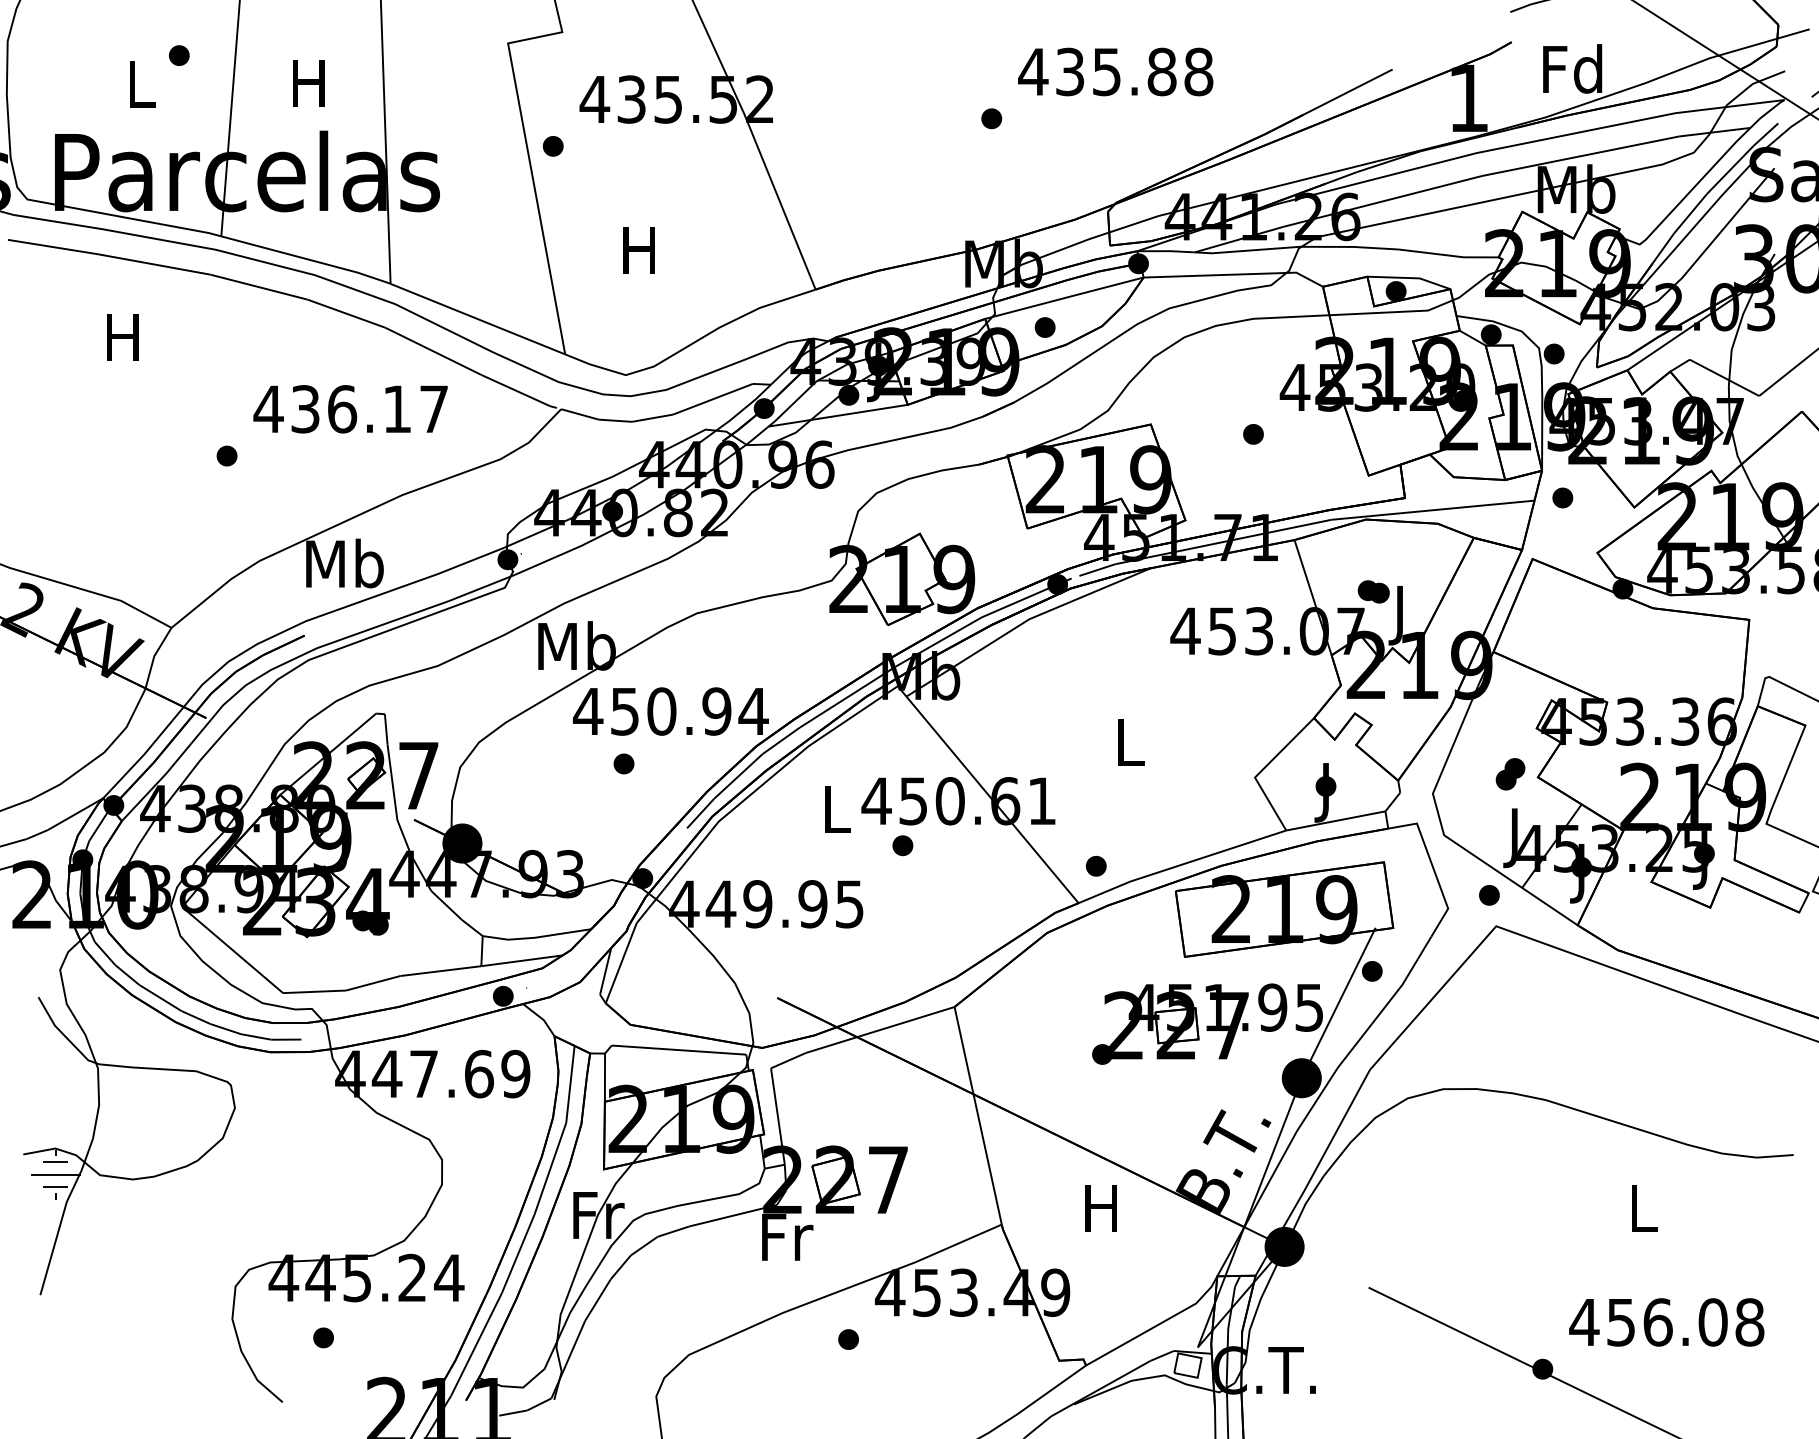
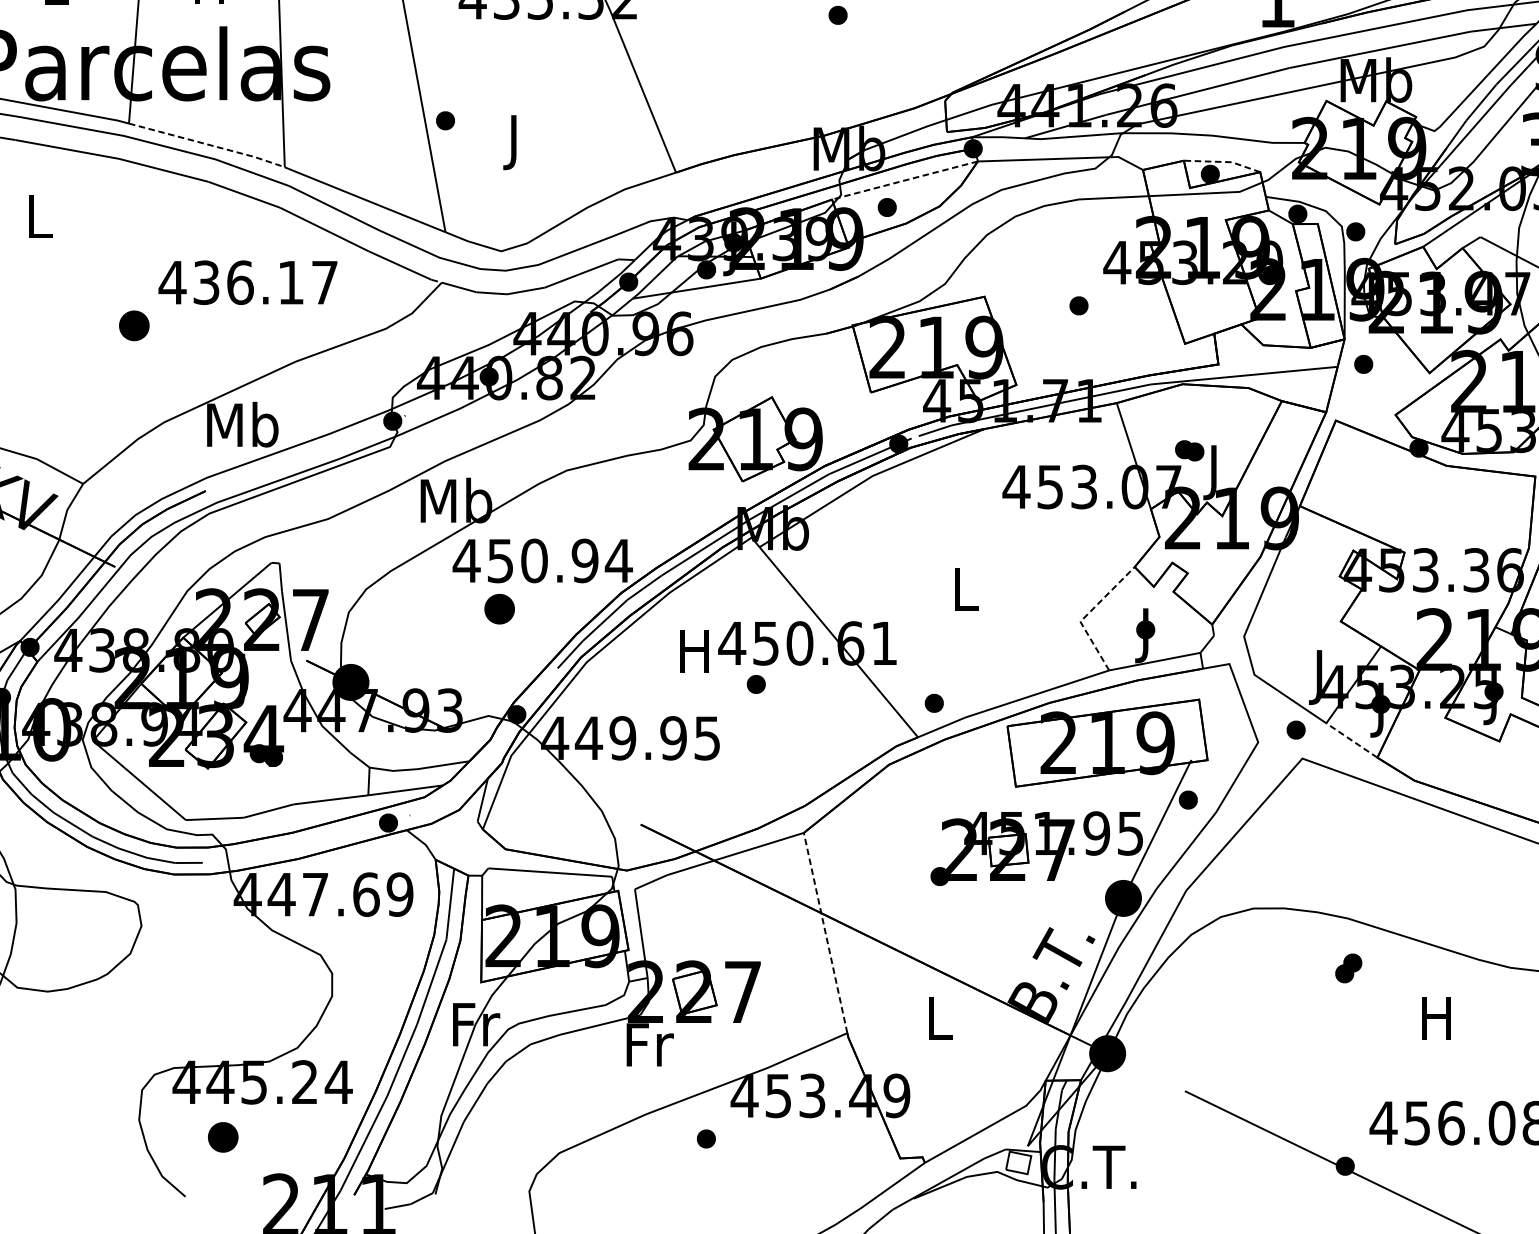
part: (552, 146) -> (444, 120), moved
text: (638, 256) -> (512, 142), H -> J
line: (308, 259) -> (209, 144), solid -> dashed
line: (1409, 278) -> (1222, 162), solid -> dashed
line: (1064, 298) -> (905, 180), solid -> dashed
text: (122, 337) -> (38, 216), H -> L
part: (226, 455) -> (133, 325), size x1.6
part: (623, 763) -> (499, 608), size x1.6
line: (1262, 769) -> (1087, 614), solid -> dashed
part: (1510, 774) -> (1348, 968), moved
text: (835, 809) -> (694, 651), L -> H
line: (1549, 906) -> (1351, 740), solid -> dashed
line: (978, 1115) -> (825, 932), solid -> dashed
text: (1100, 1208) -> (938, 1018), H -> L
text: (1641, 1208) -> (1436, 1018), L -> H
part: (323, 1337) -> (223, 1137), size x1.6

